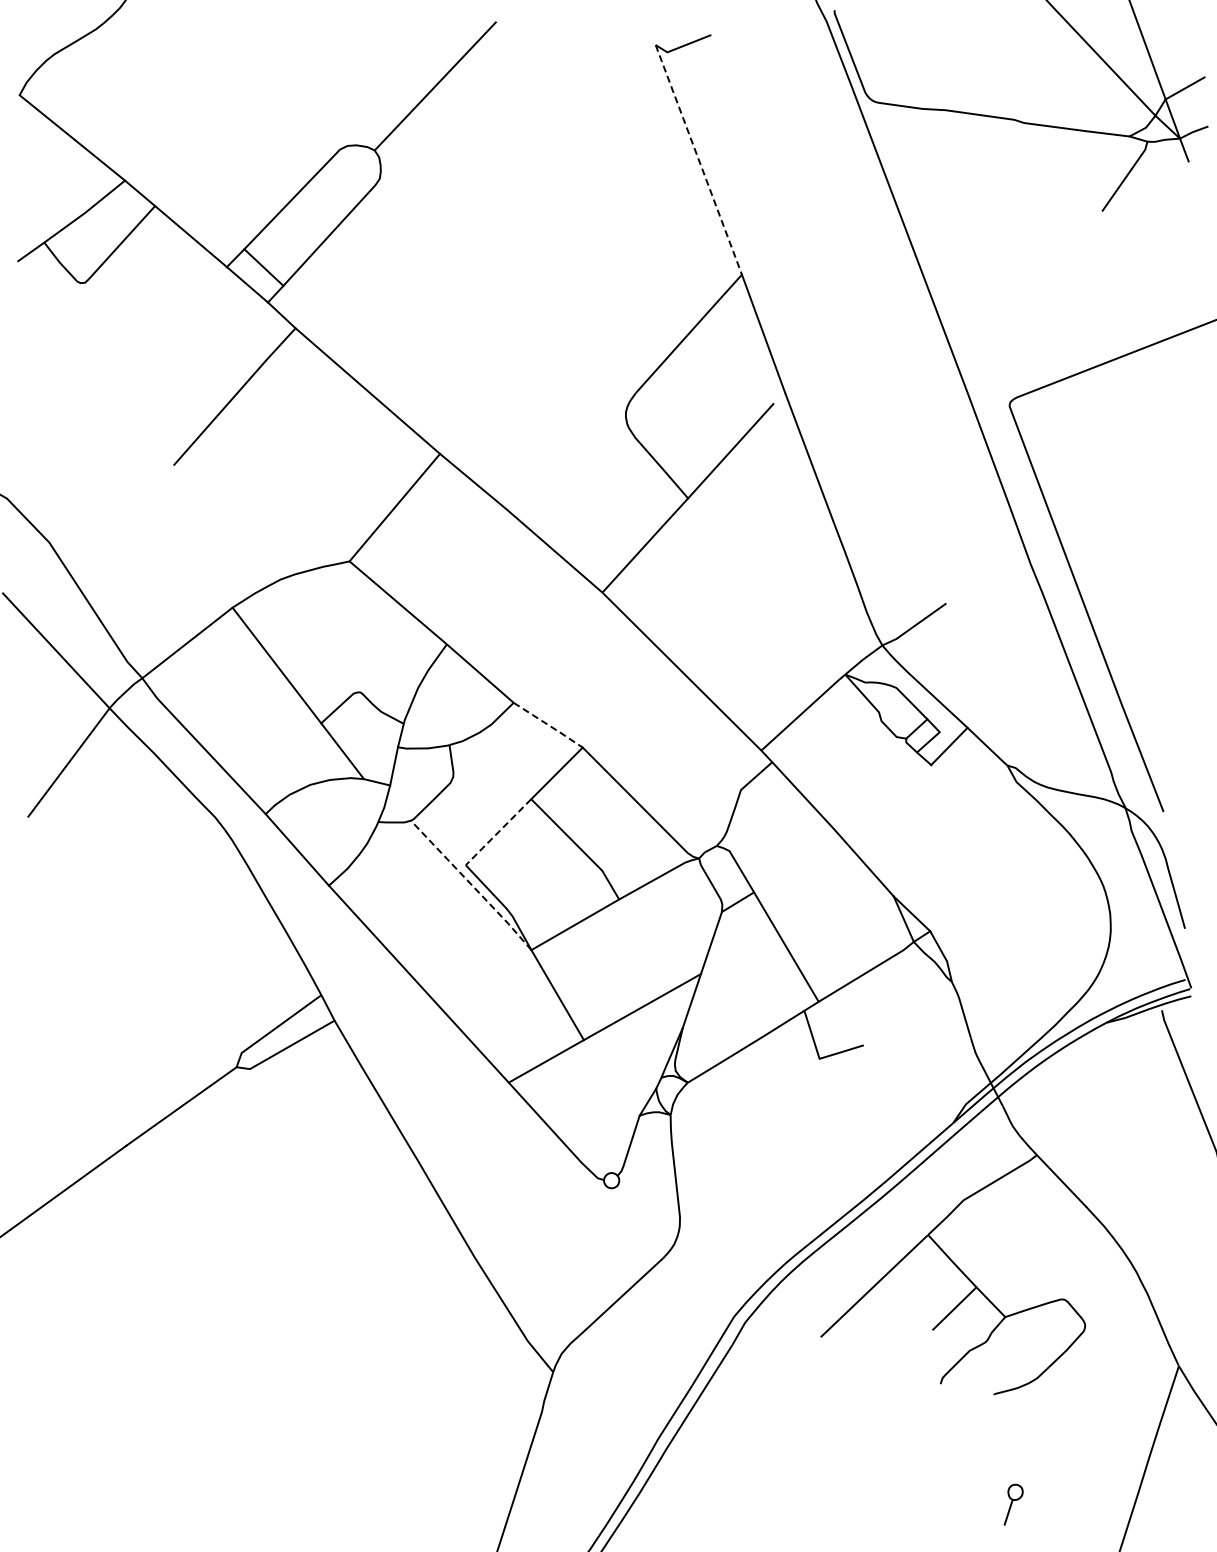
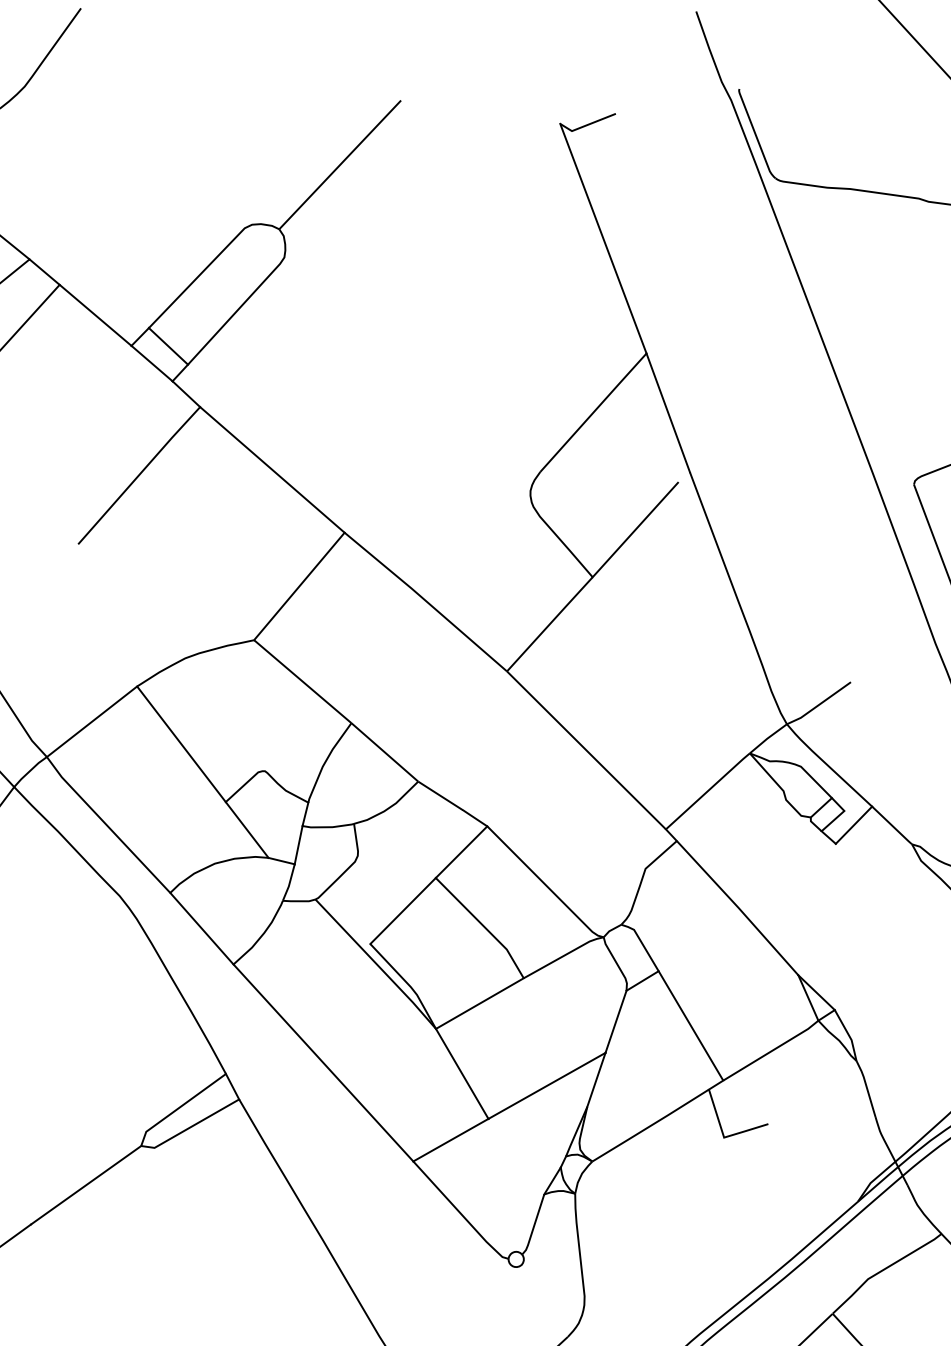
line: (698, 159) -> (603, 238), dashed -> solid
line: (549, 725) -> (454, 804), dashed -> solid
line: (498, 832) -> (403, 911), dashed -> solid
line: (472, 885) -> (377, 964), dashed -> solid

